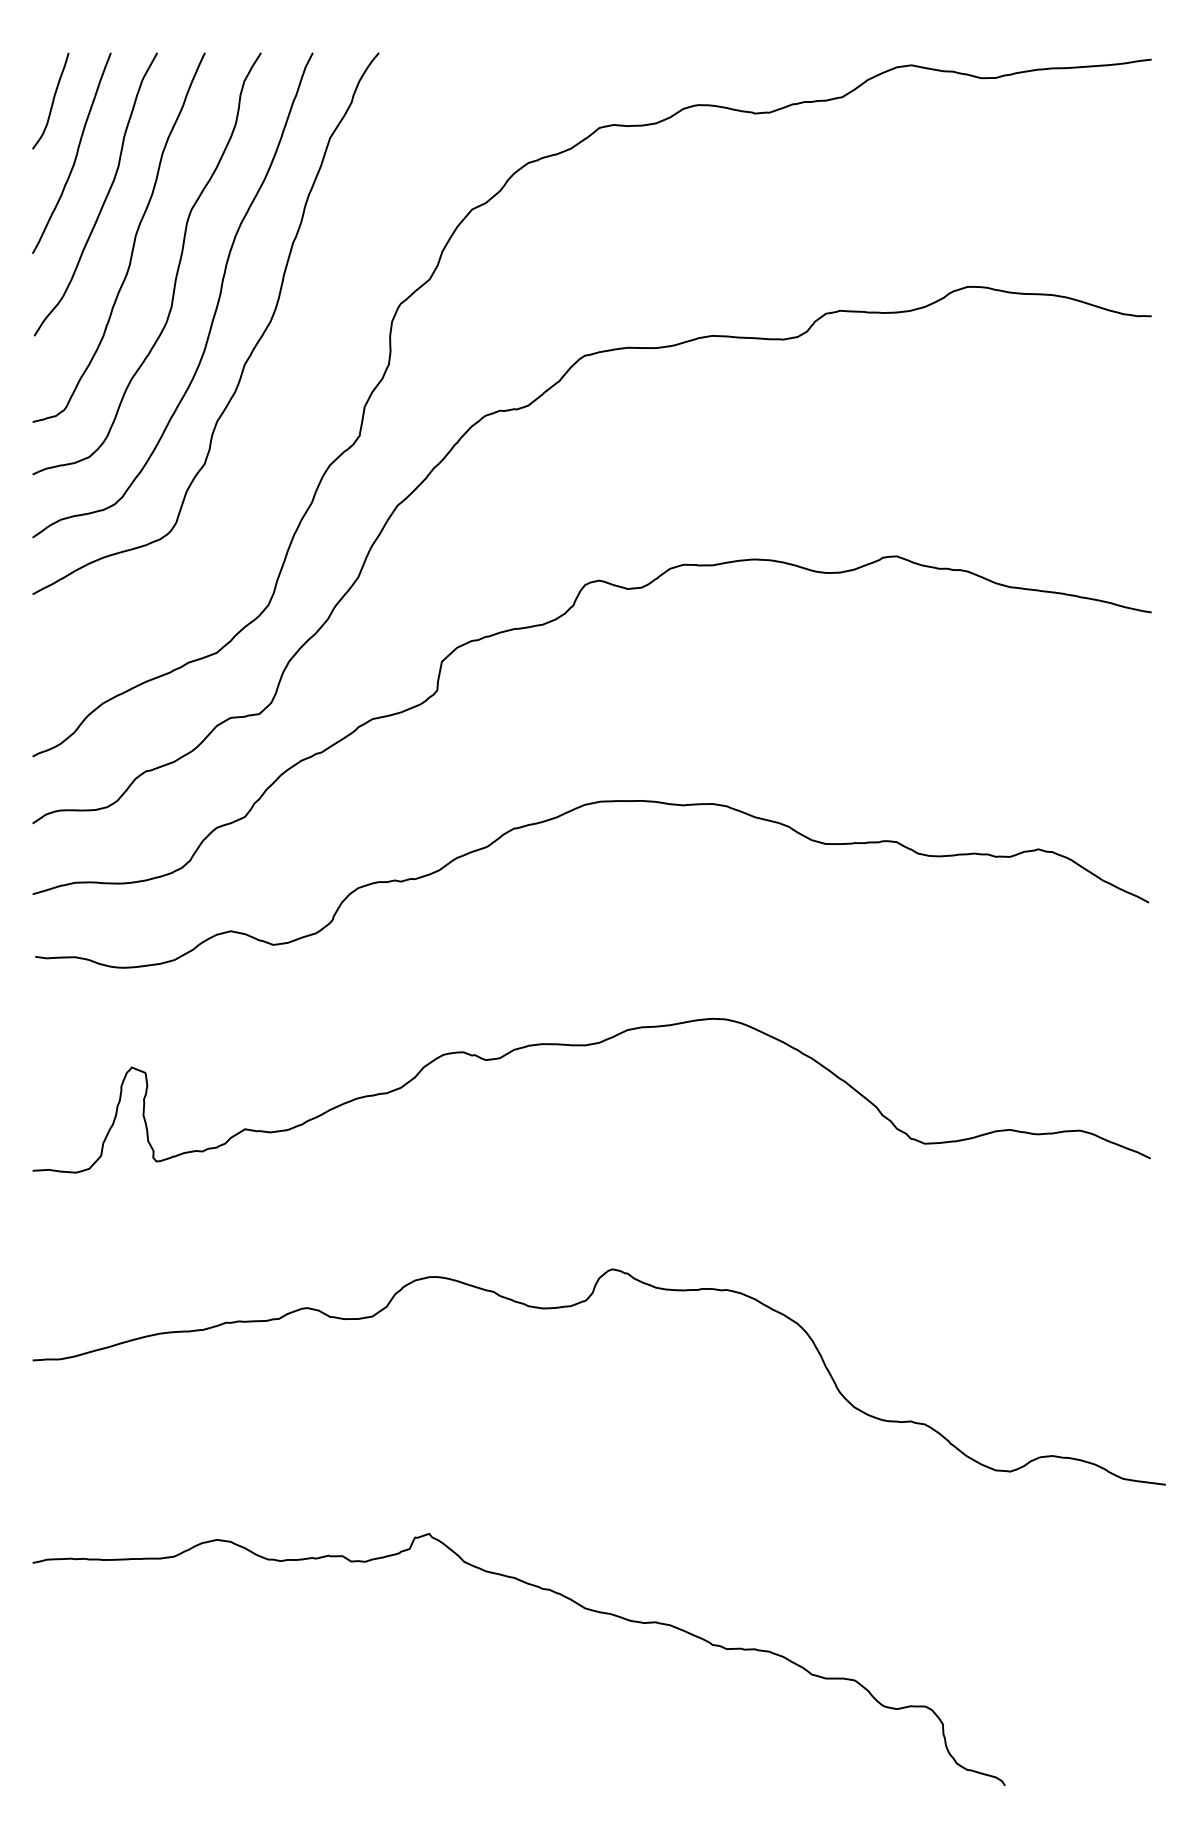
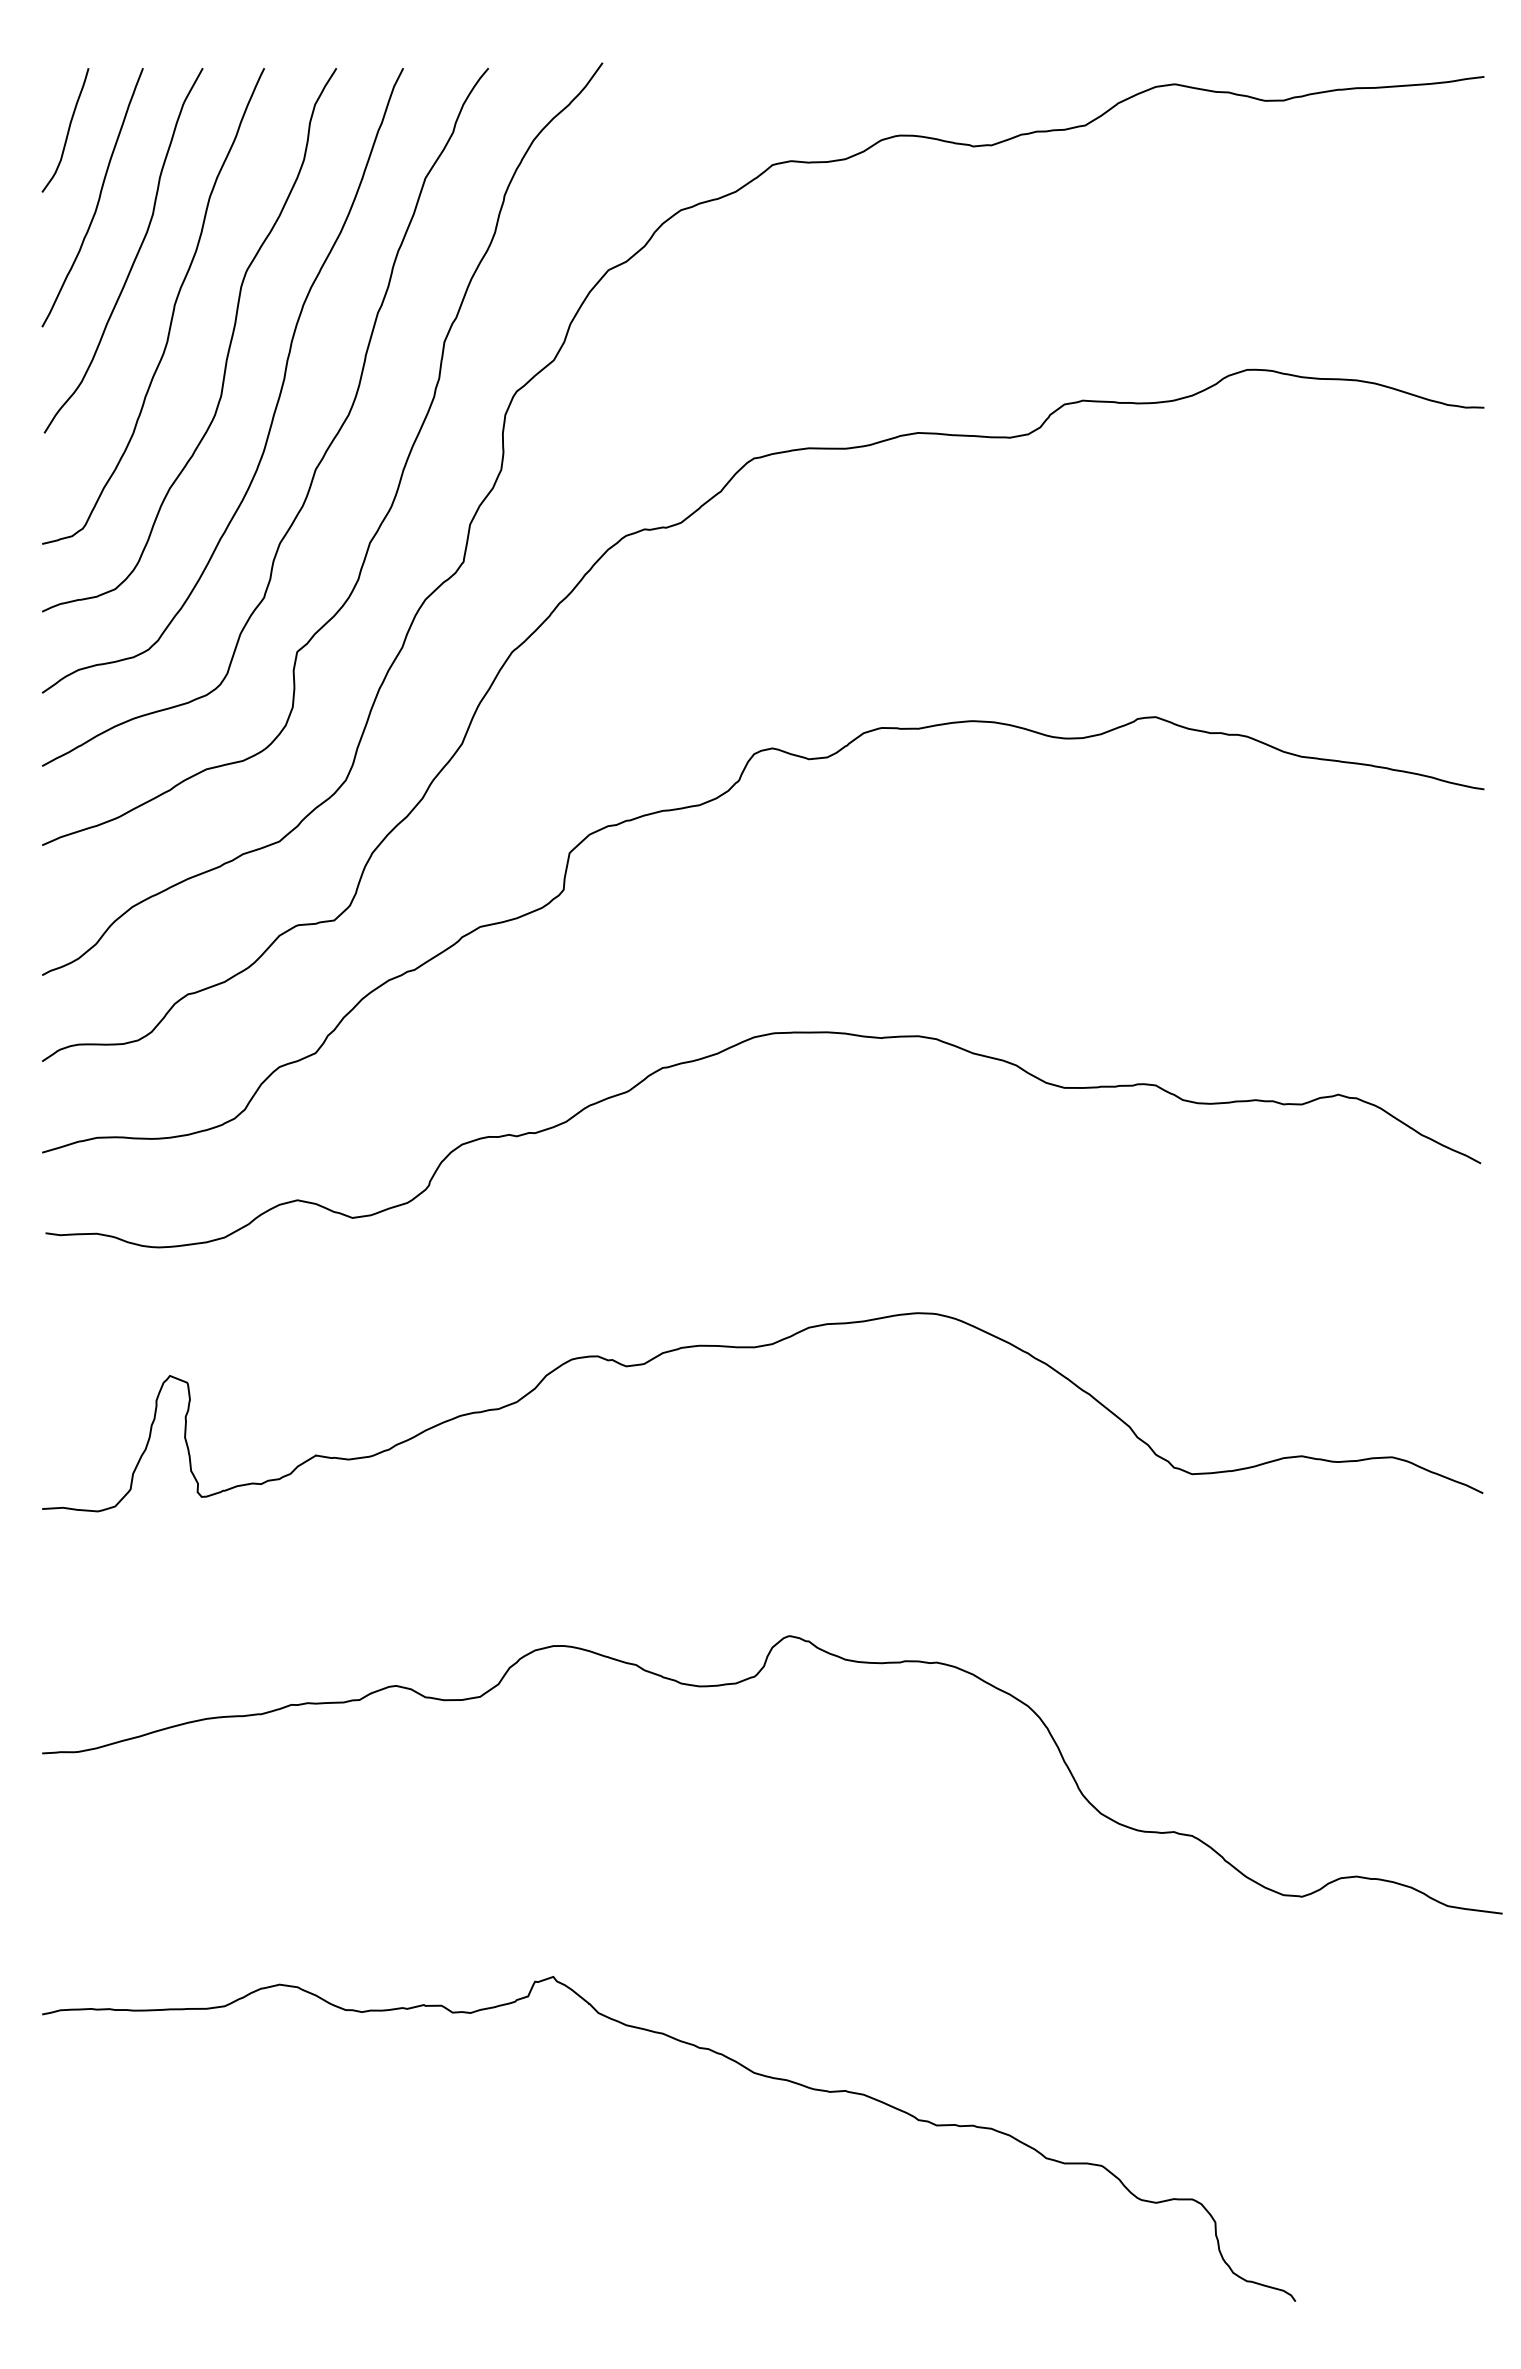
curve: (311, 366) -> (401, 472), added

